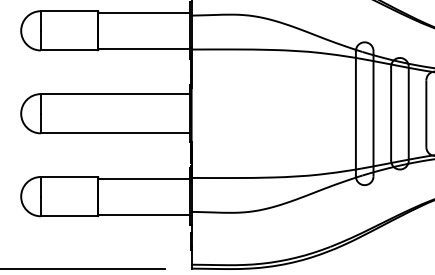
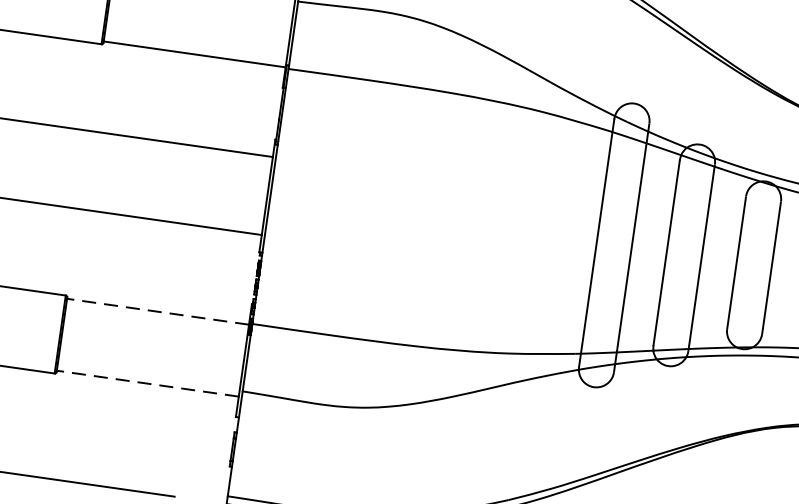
line: (144, 178) -> (158, 311), solid -> dashed
line: (144, 214) -> (148, 383), solid -> dashed

